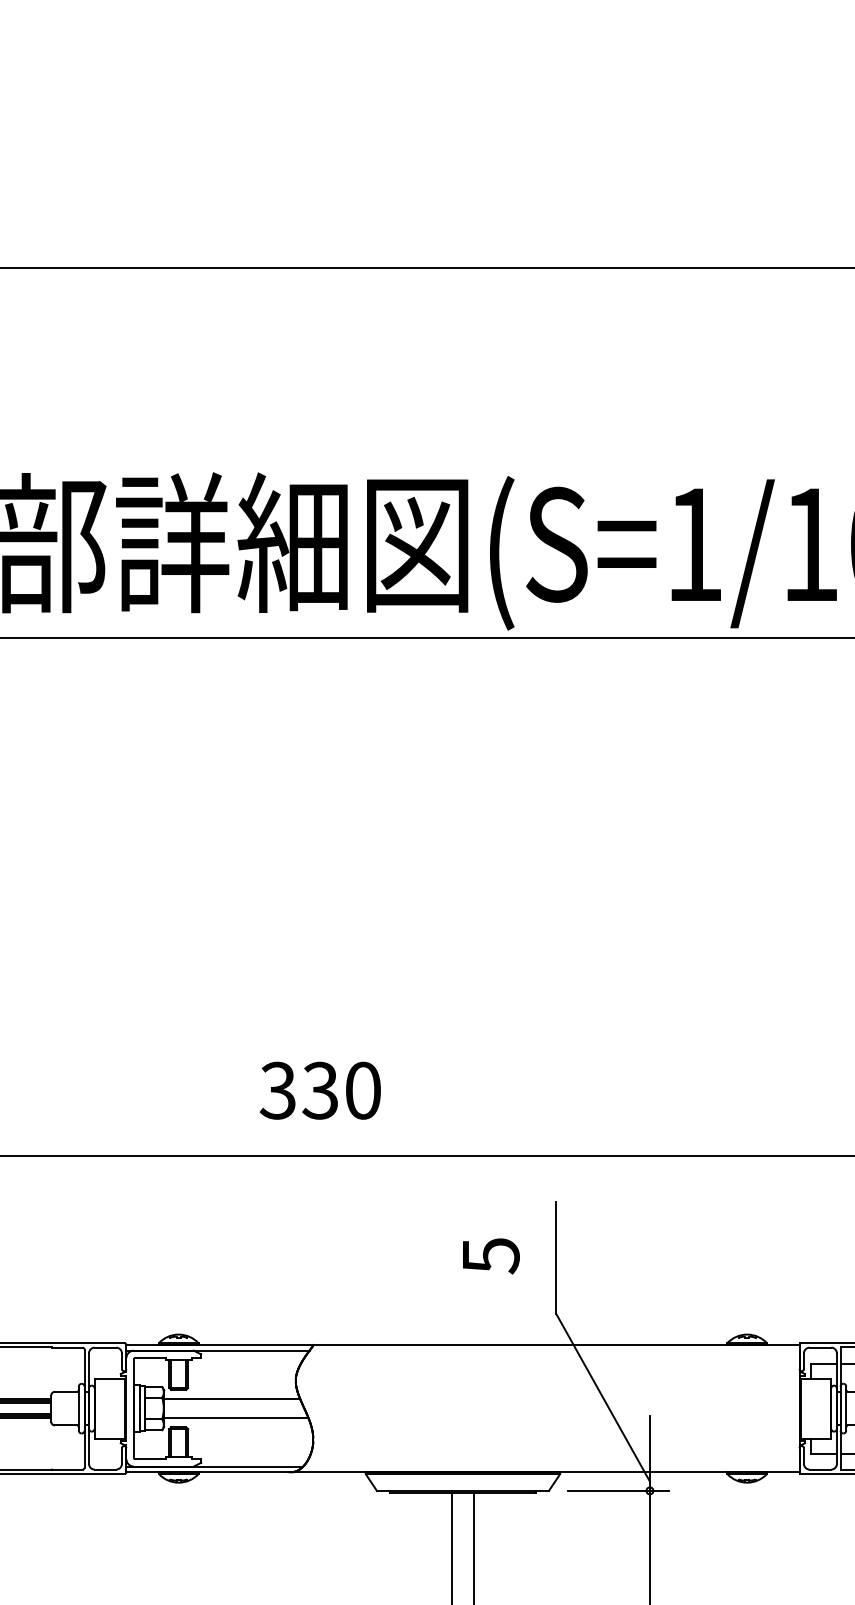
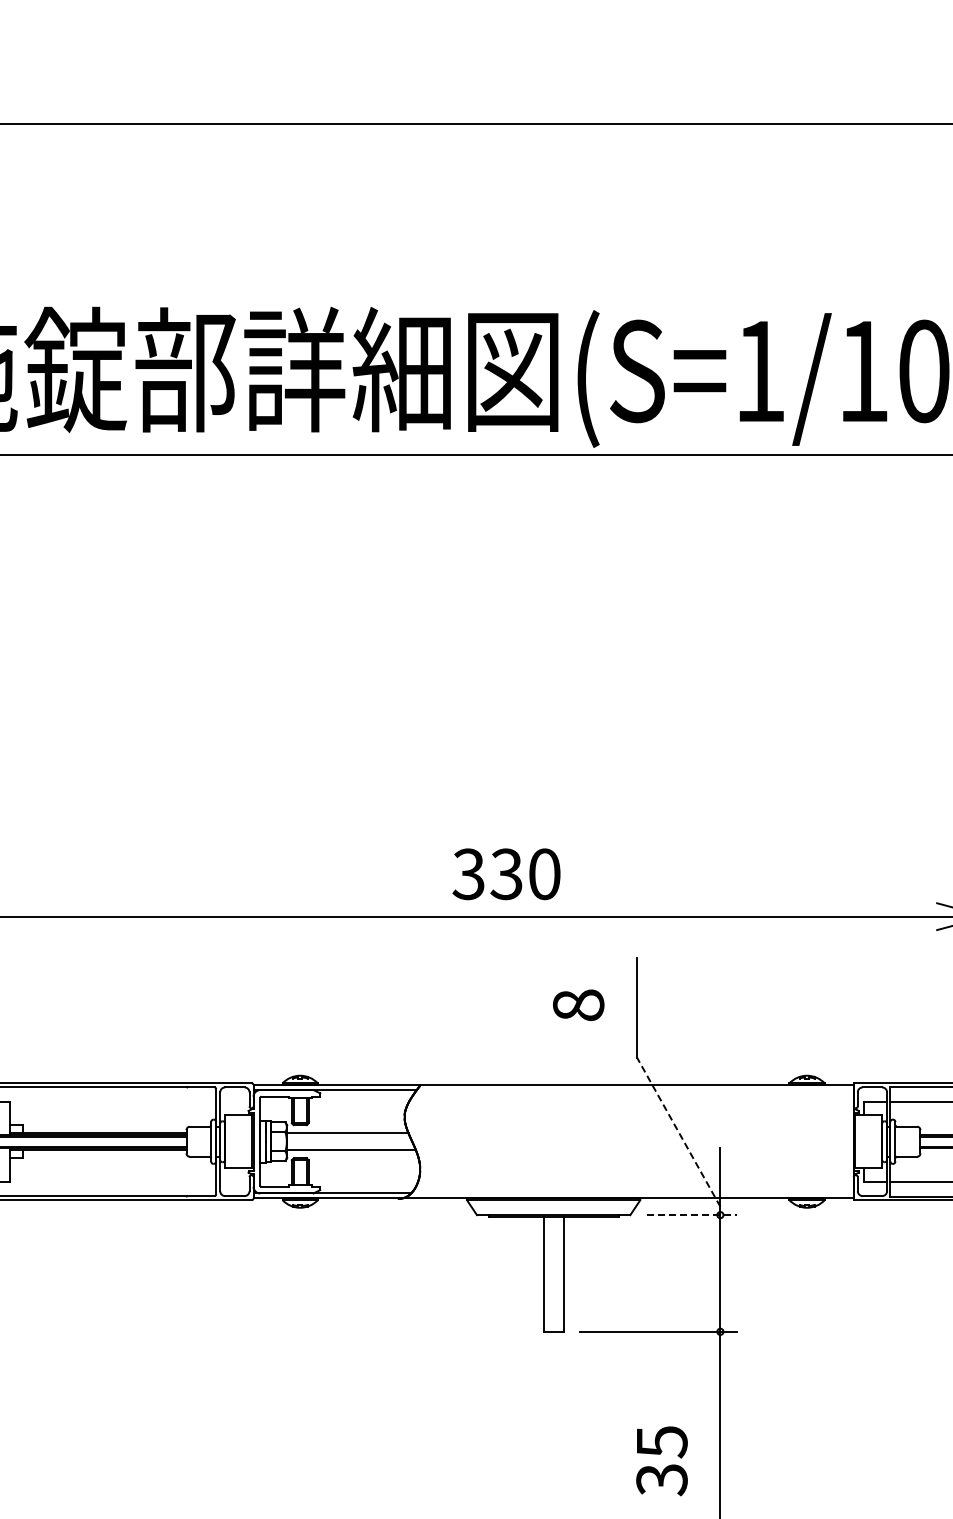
text: (320, 1090) -> (506, 874), moved
text: (490, 1255) -> (578, 1005), 5 -> 8
line: (602, 1397) -> (678, 1131), solid -> dashed
line: (618, 1491) -> (692, 1215), solid -> dashed

